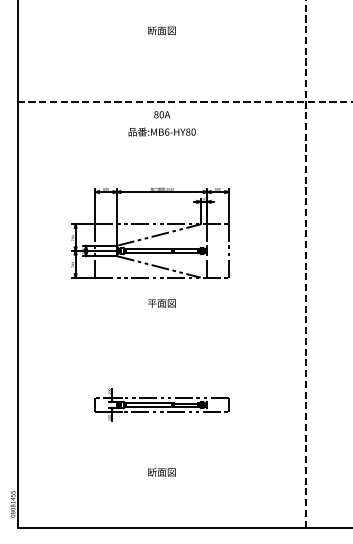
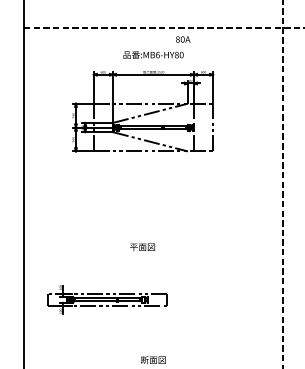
text: (162, 114) -> (183, 39), moved
part: (150, 232) -> (143, 110), moved
text: (161, 303) -> (142, 247), moved
part: (161, 404) -> (107, 299), moved

